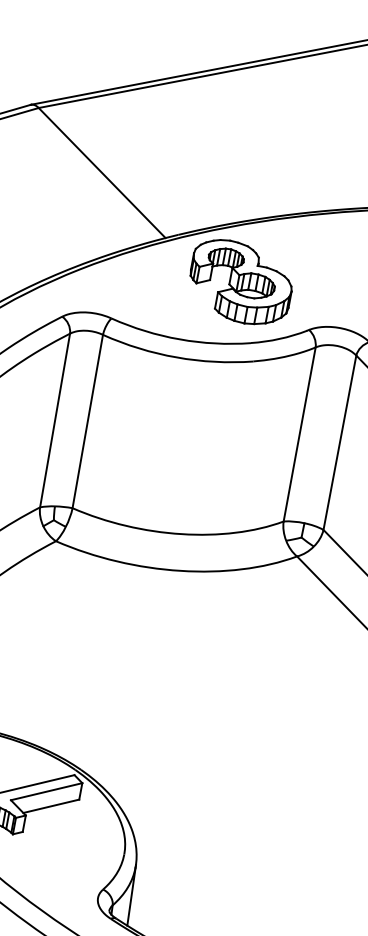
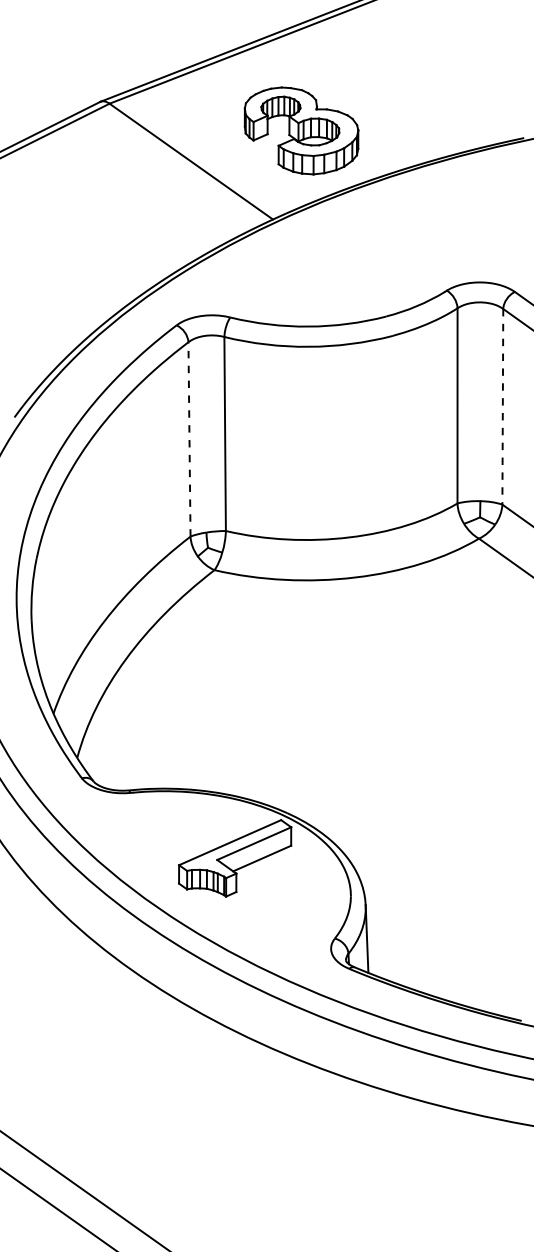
part: (240, 282) -> (301, 130), moved
line: (55, 419) -> (189, 438), solid -> dashed
line: (339, 442) -> (502, 406), solid -> dashed

